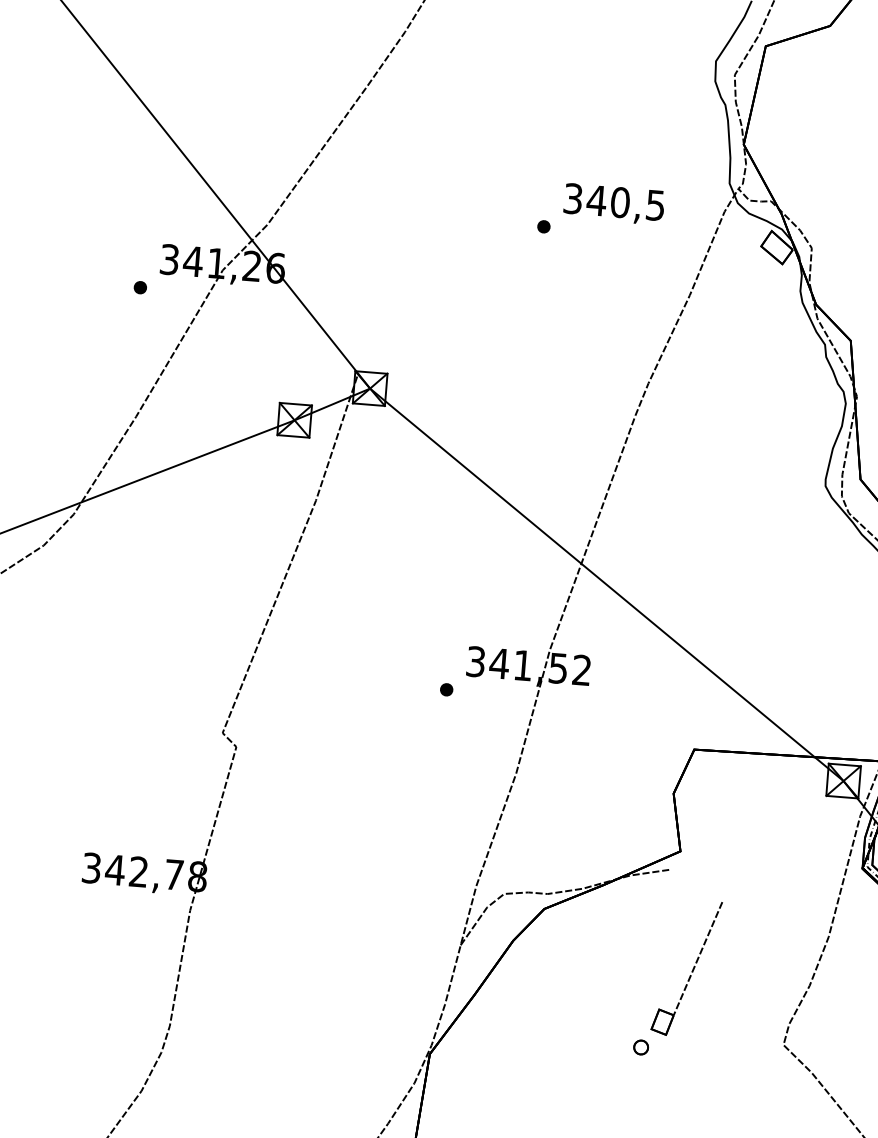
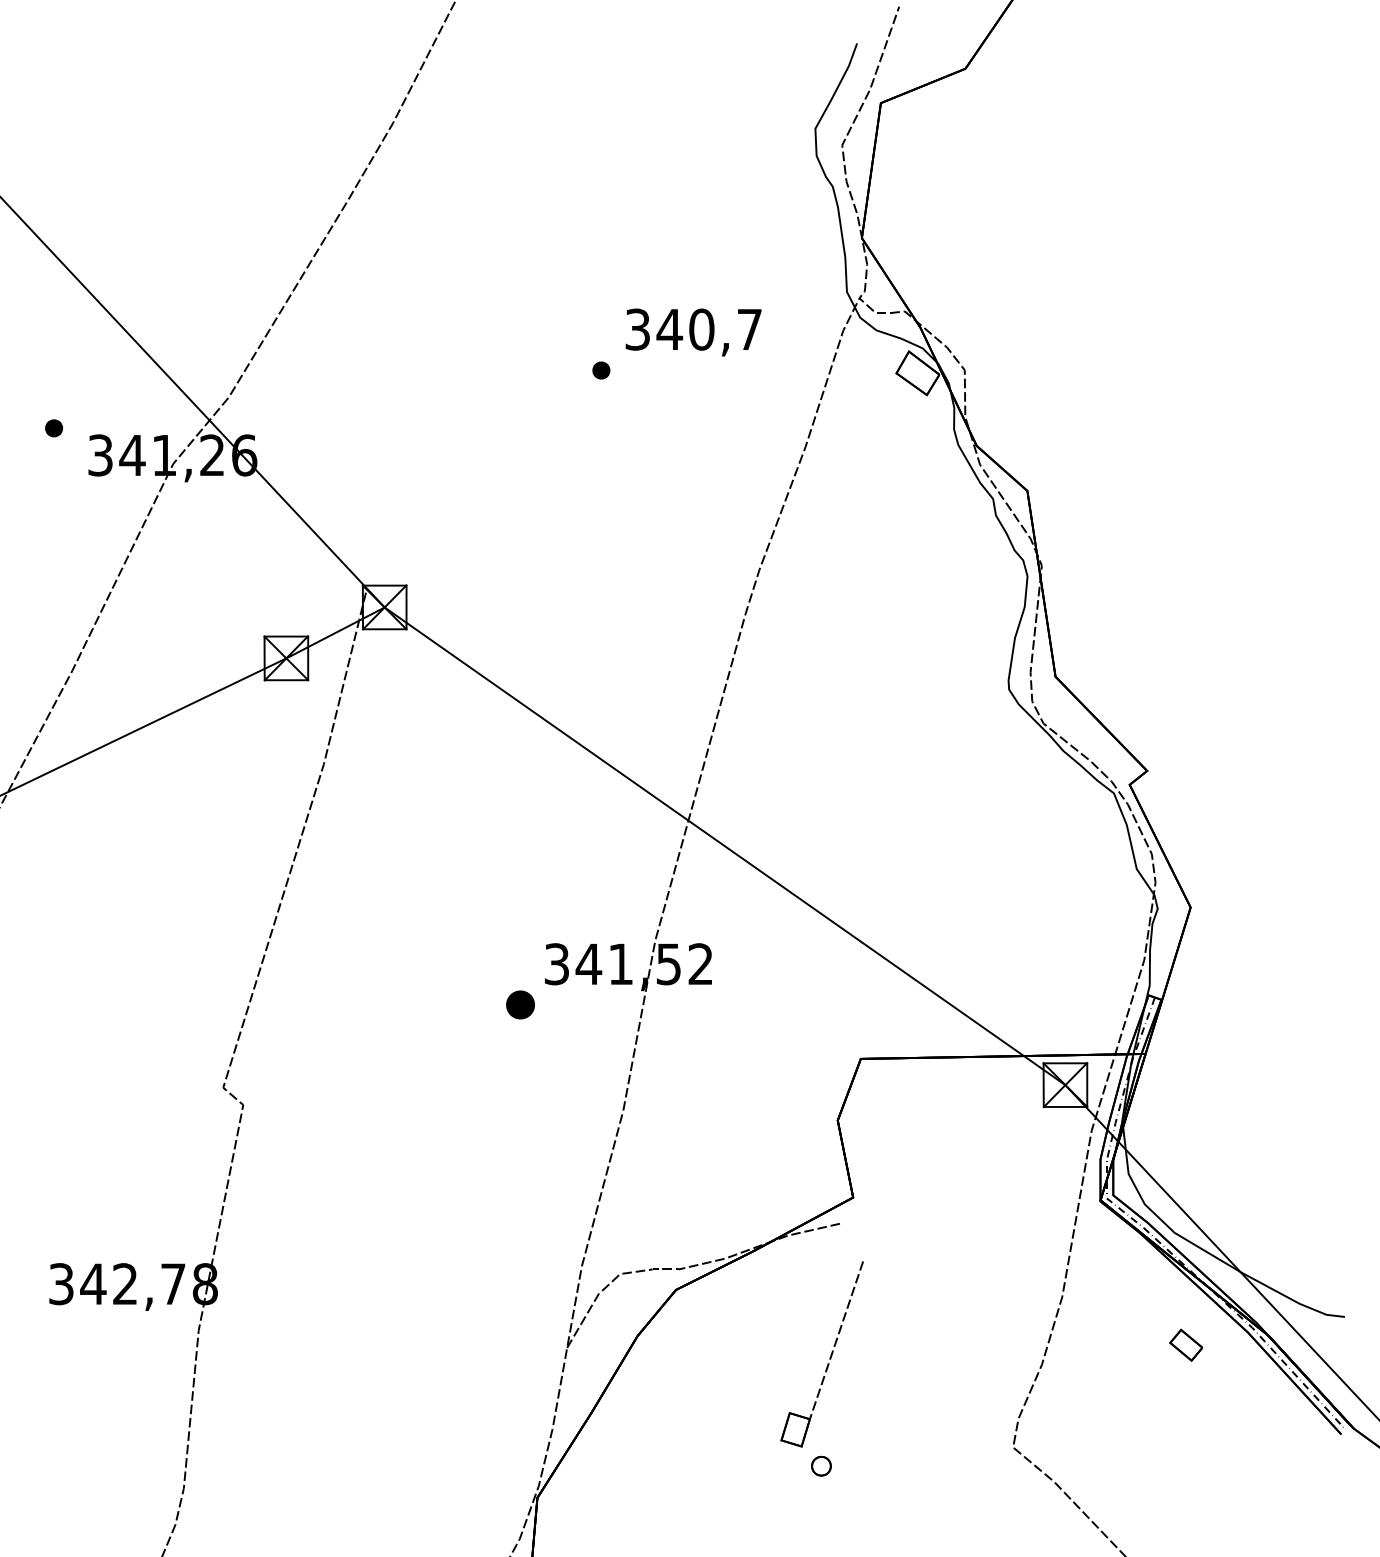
text: (655, 205) -> (749, 329), 340,5 -> 340,7
part: (139, 287) -> (53, 428), moved
part: (446, 690) -> (520, 1005), size x1.6
part: (691, 970) -> (829, 1357), moved

